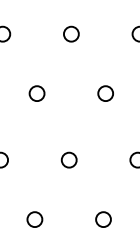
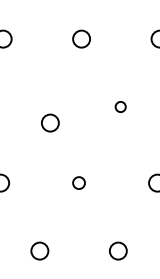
circle: (36, 93) -> (49, 122), moved
circle: (105, 93) -> (120, 106), size x0.6
circle: (68, 159) -> (78, 182), size x0.7

